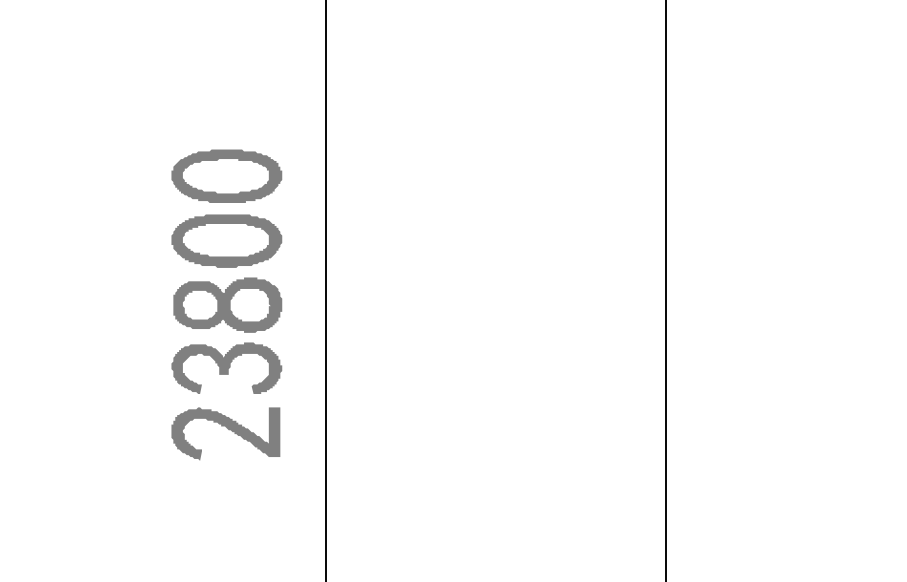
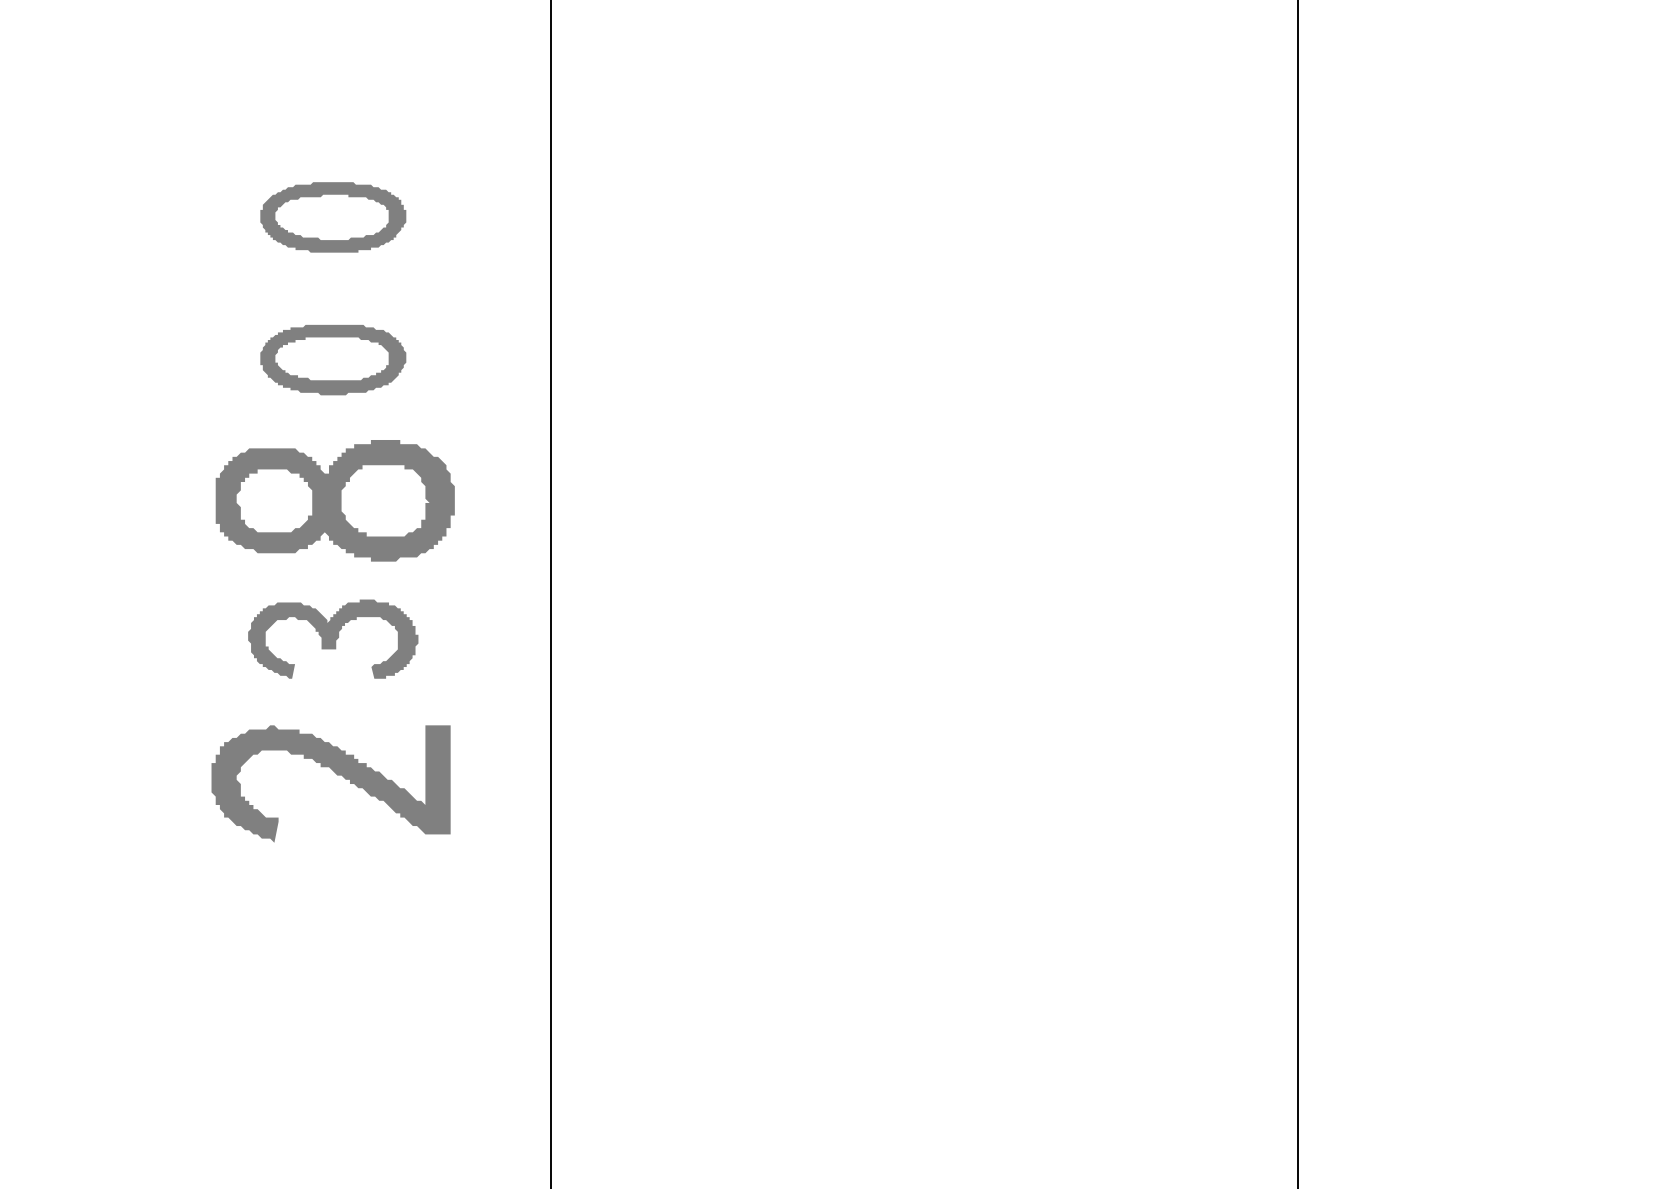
part: (226, 175) -> (332, 215), size x0.6
part: (226, 240) -> (332, 358), size x0.6
part: (226, 367) -> (332, 637), size x0.7

